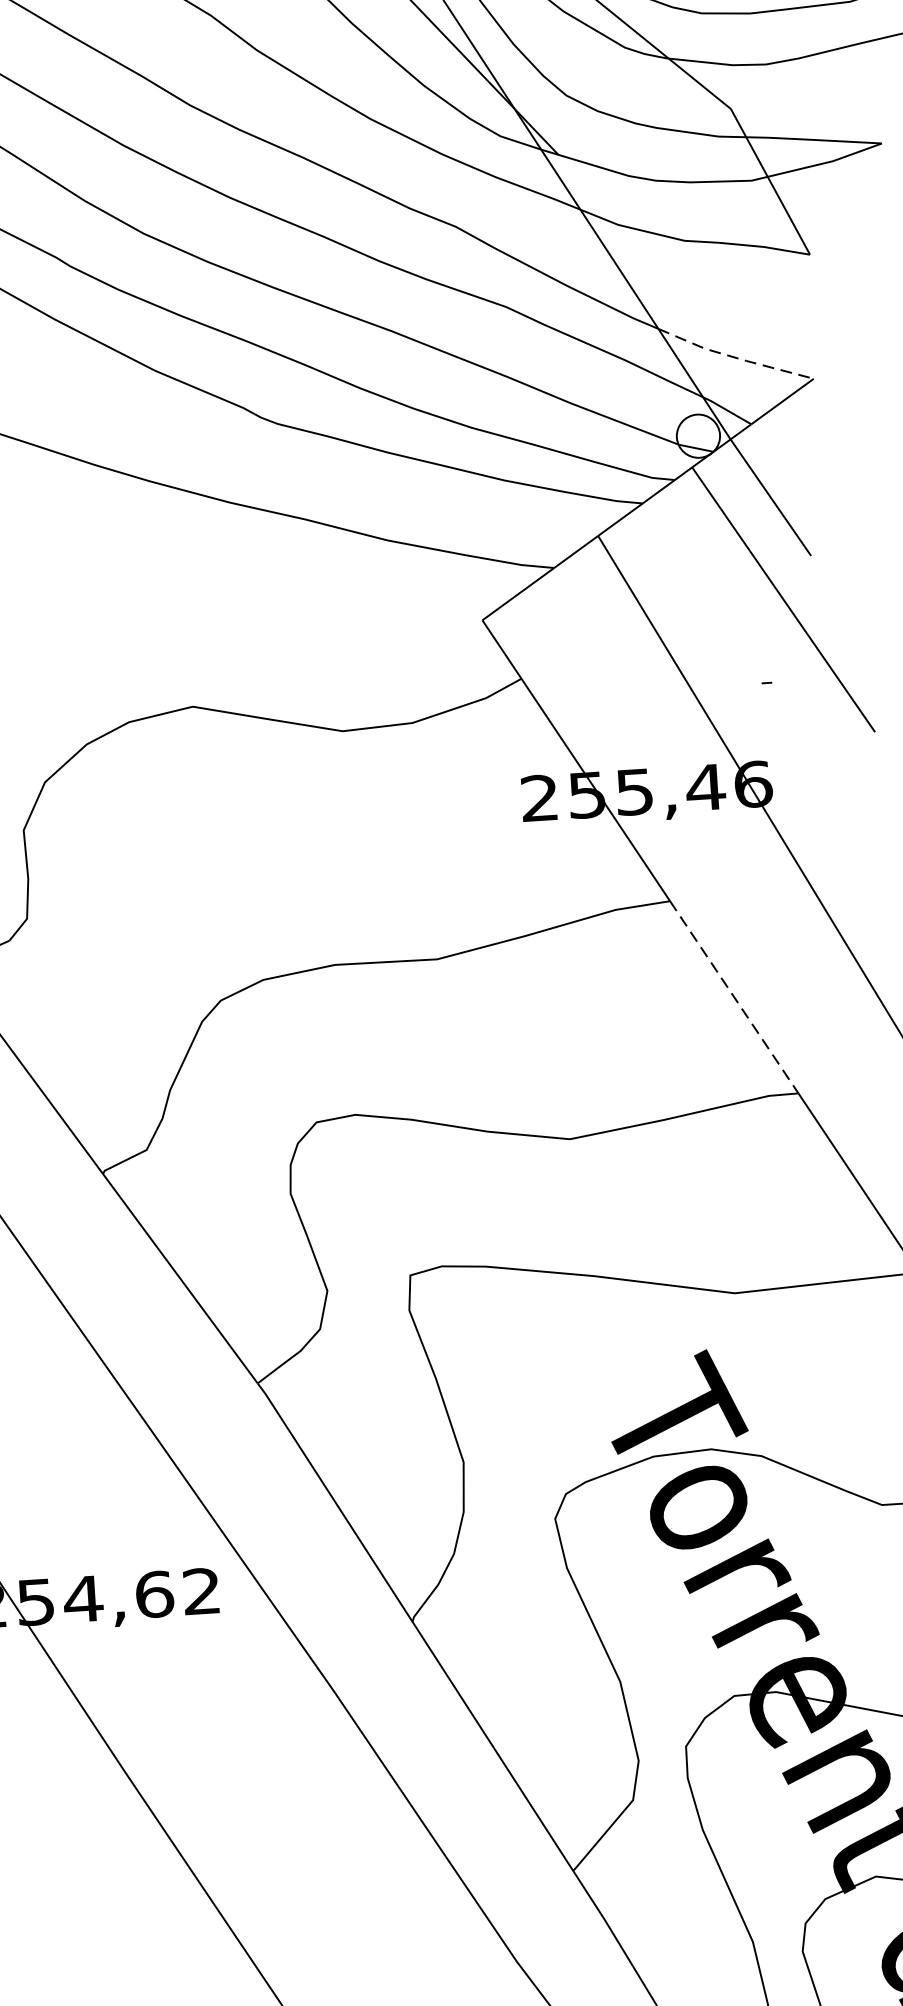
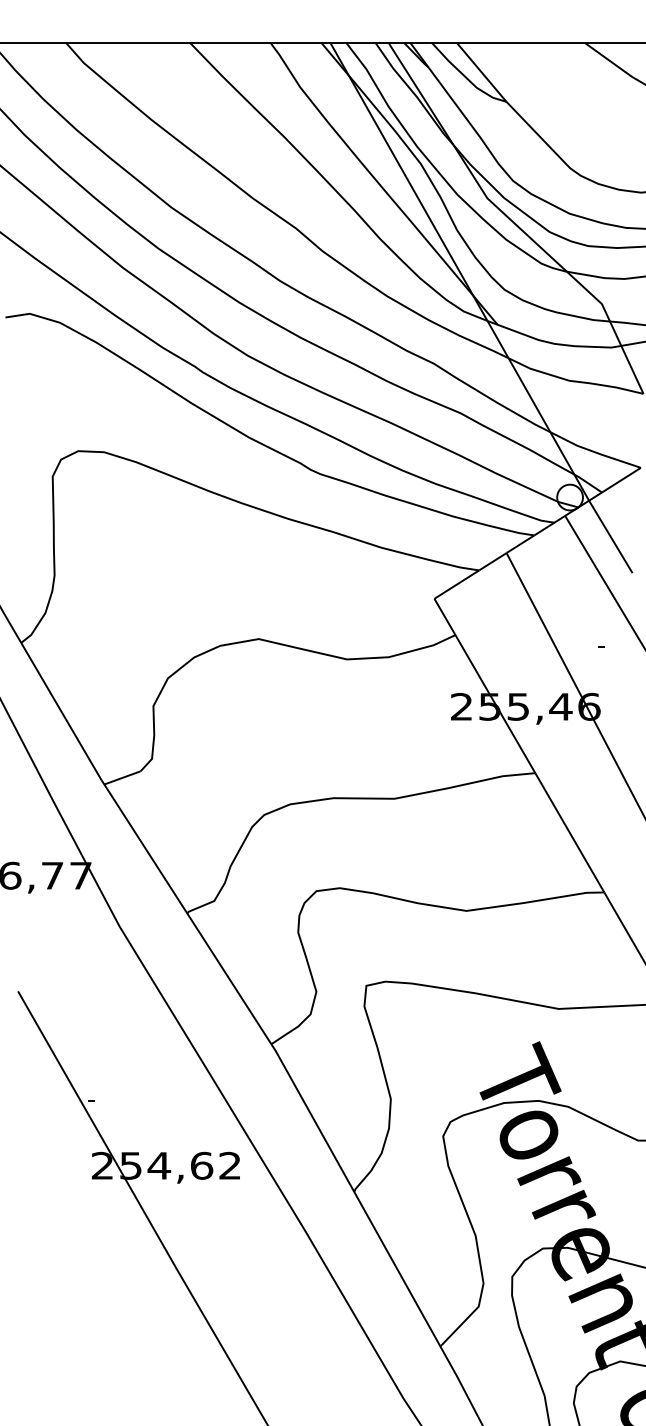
line: (734, 358) -> (594, 452), dashed -> solid
line: (733, 996) -> (569, 832), dashed -> solid

